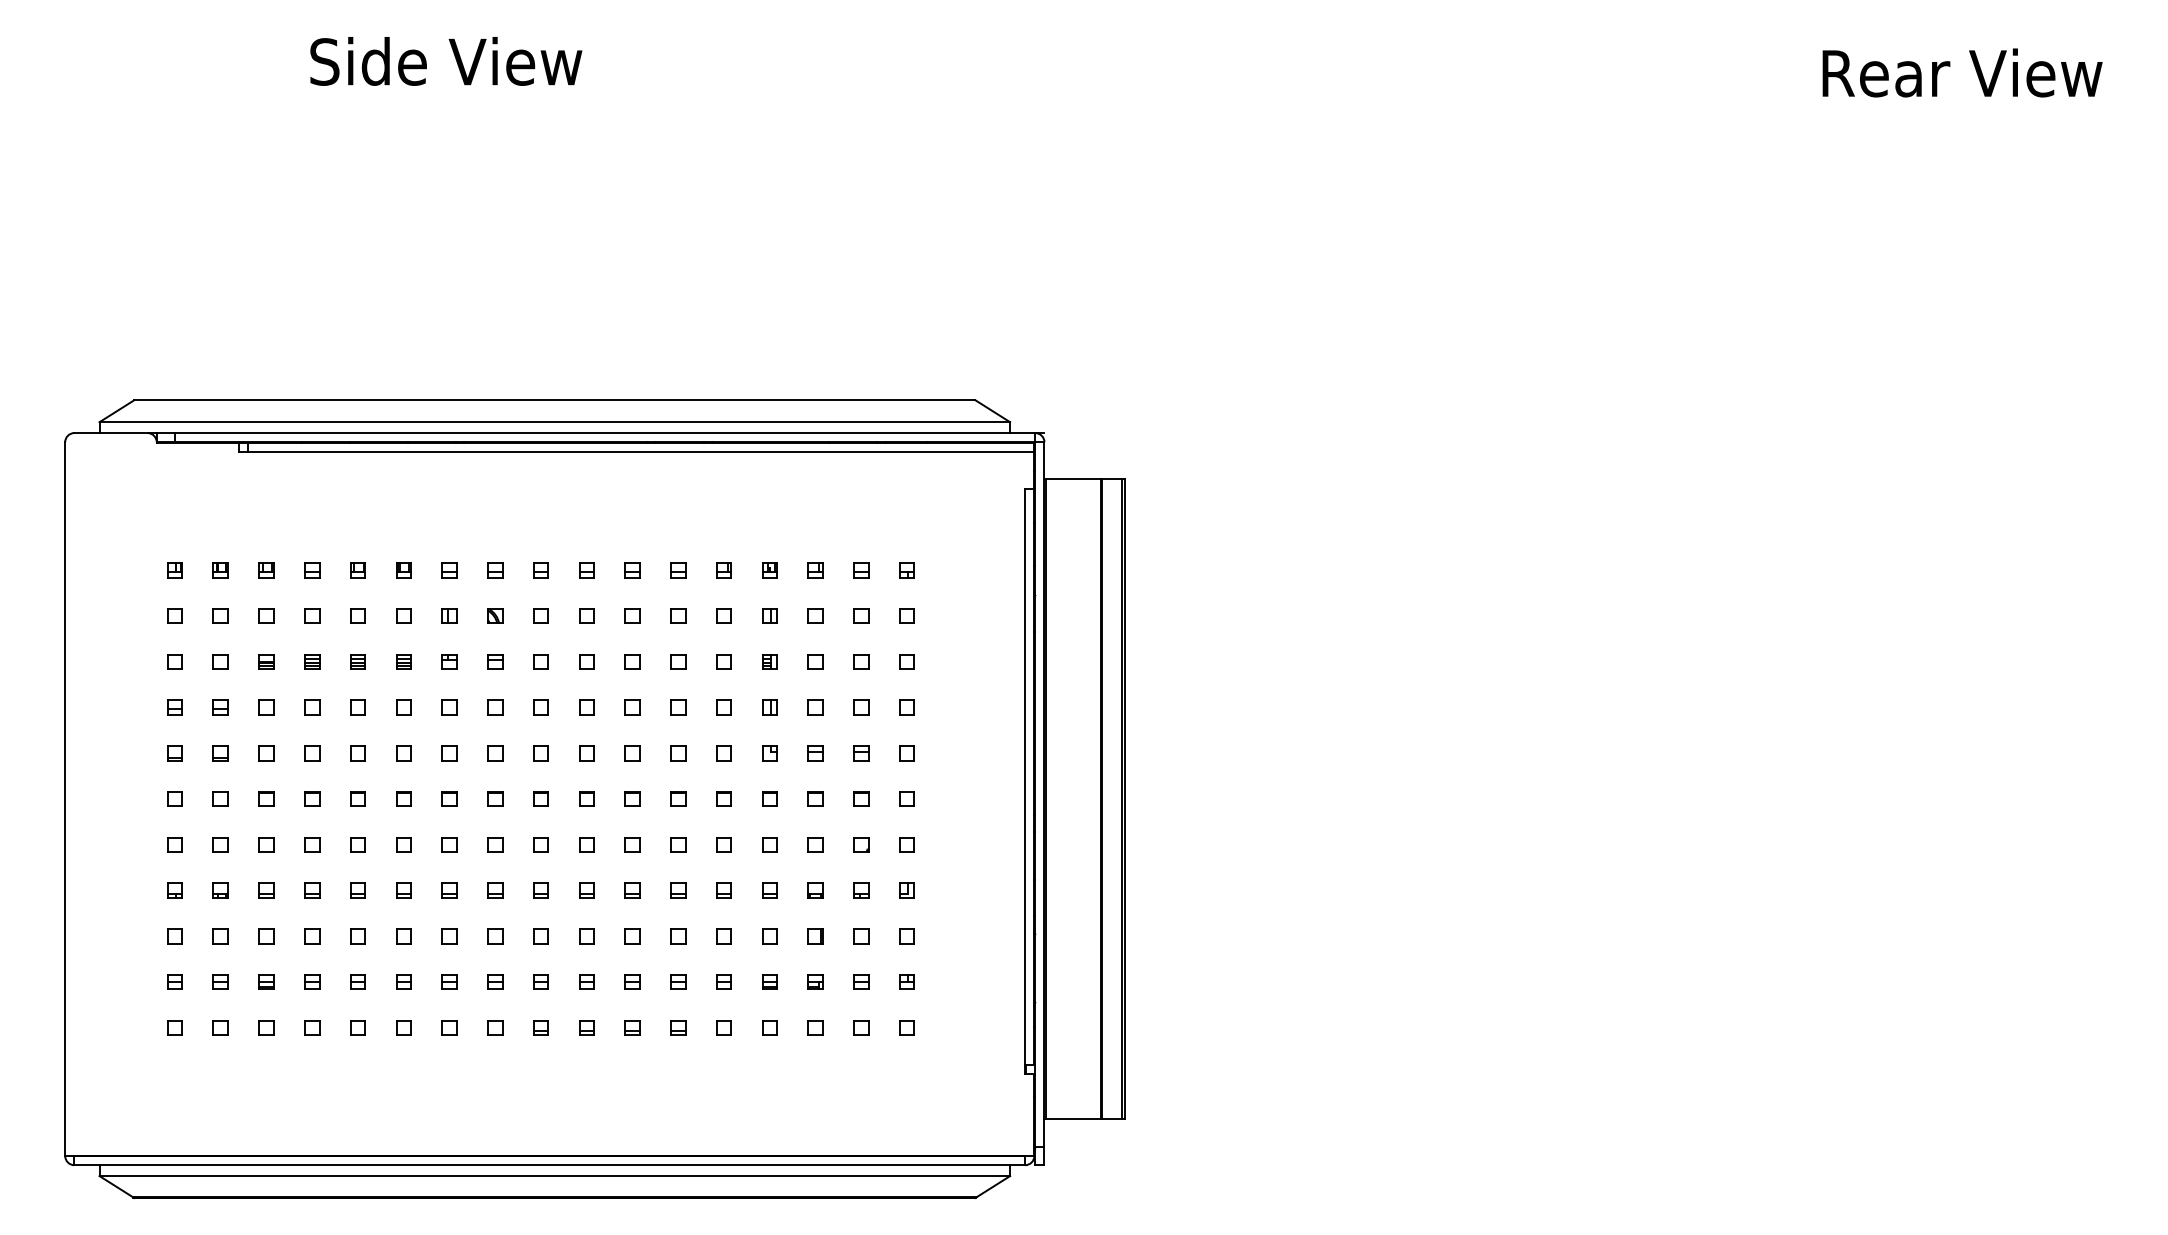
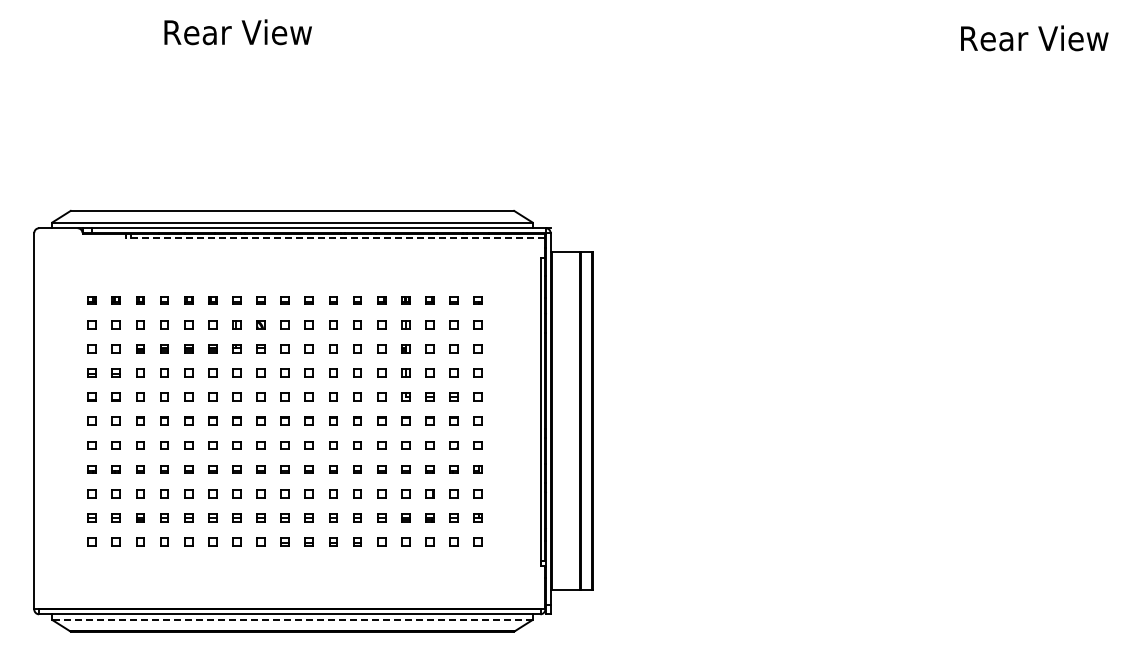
text: (450, 61) -> (237, 32), Side View -> Rear View
line: (636, 452) -> (335, 238), solid -> dashed
line: (553, 1176) -> (291, 620), solid -> dashed

